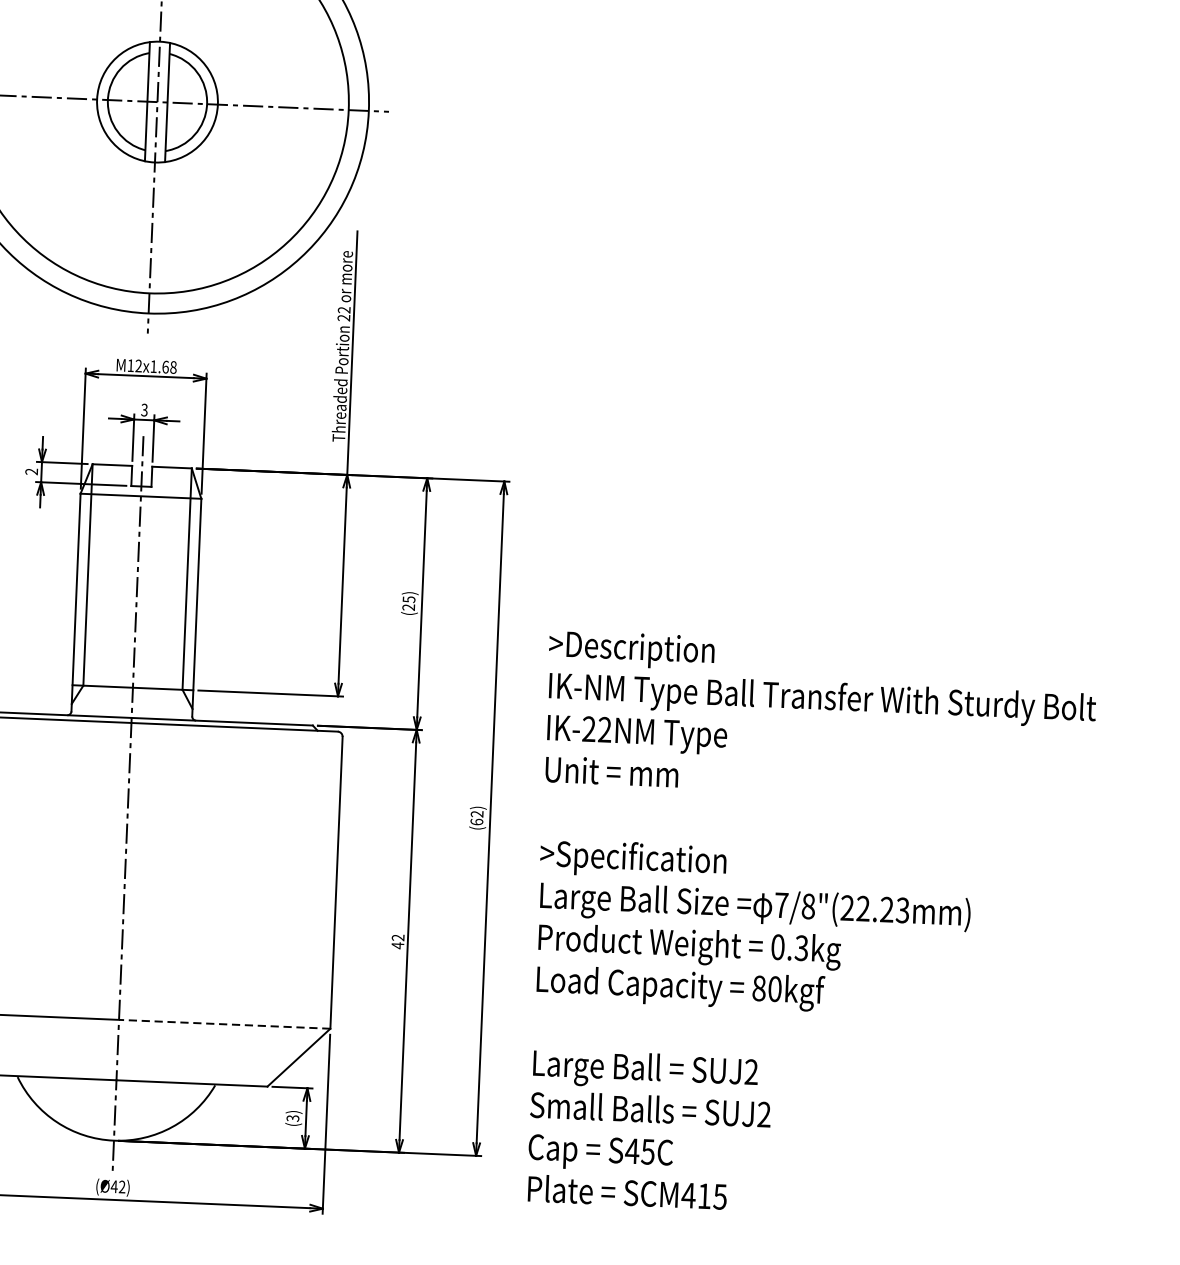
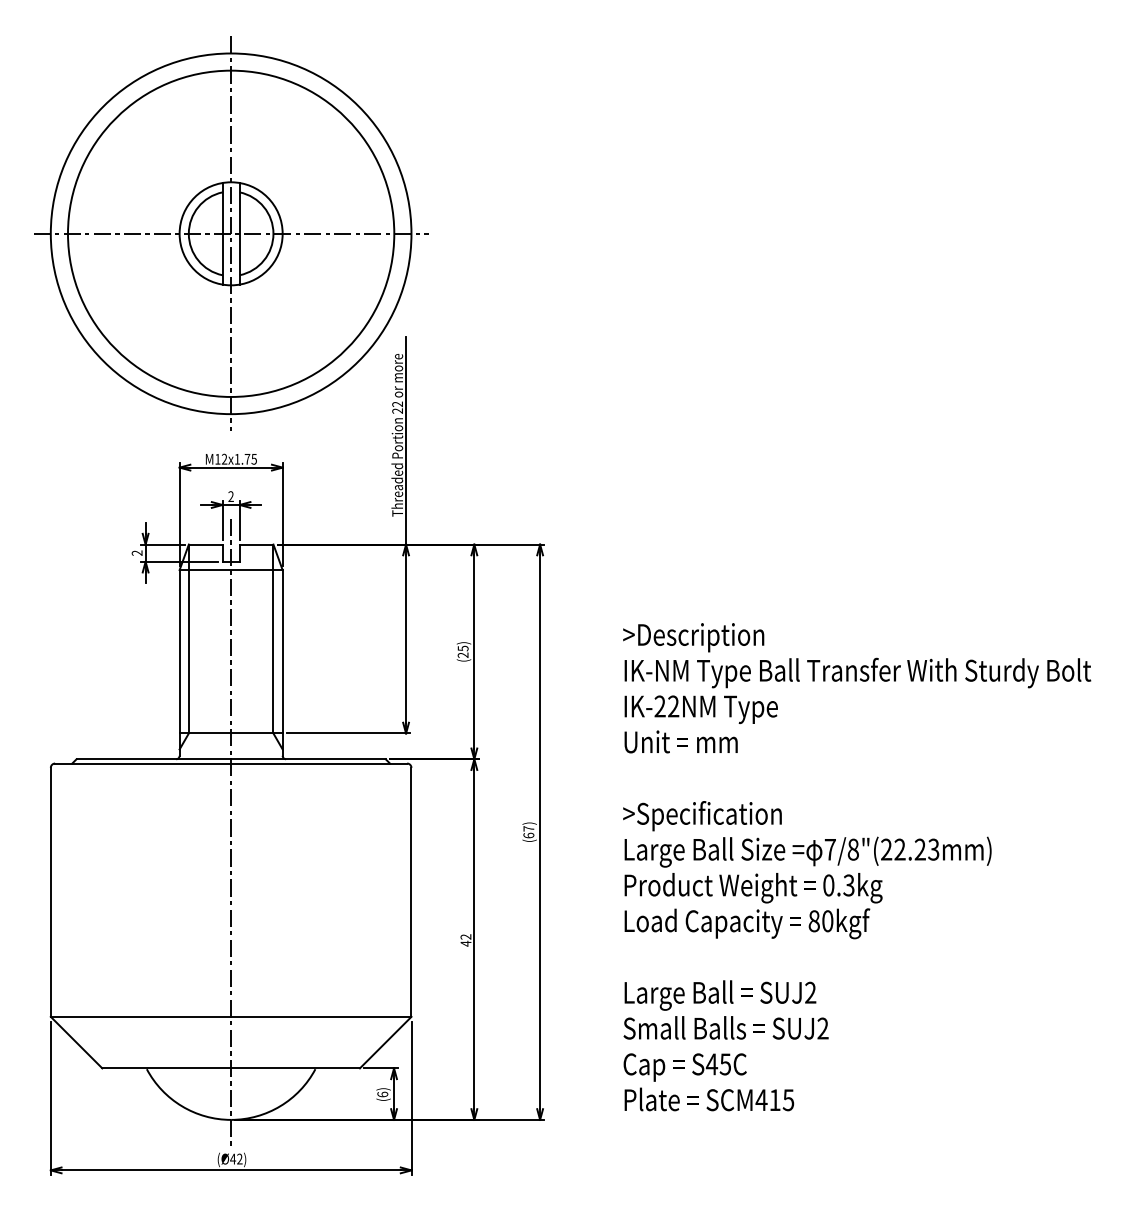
text: (169, 366) -> (250, 458), M12x1.68 -> M12x1.75
text: (143, 409) -> (230, 496), 3 -> 2
text: (476, 813) -> (528, 828), (62) -> (67)
text: (812, 927) -> (857, 867), moved
line: (223, 1023) -> (320, 1016), dashed -> solid
text: (292, 1118) -> (382, 1094), (3) -> (6)

